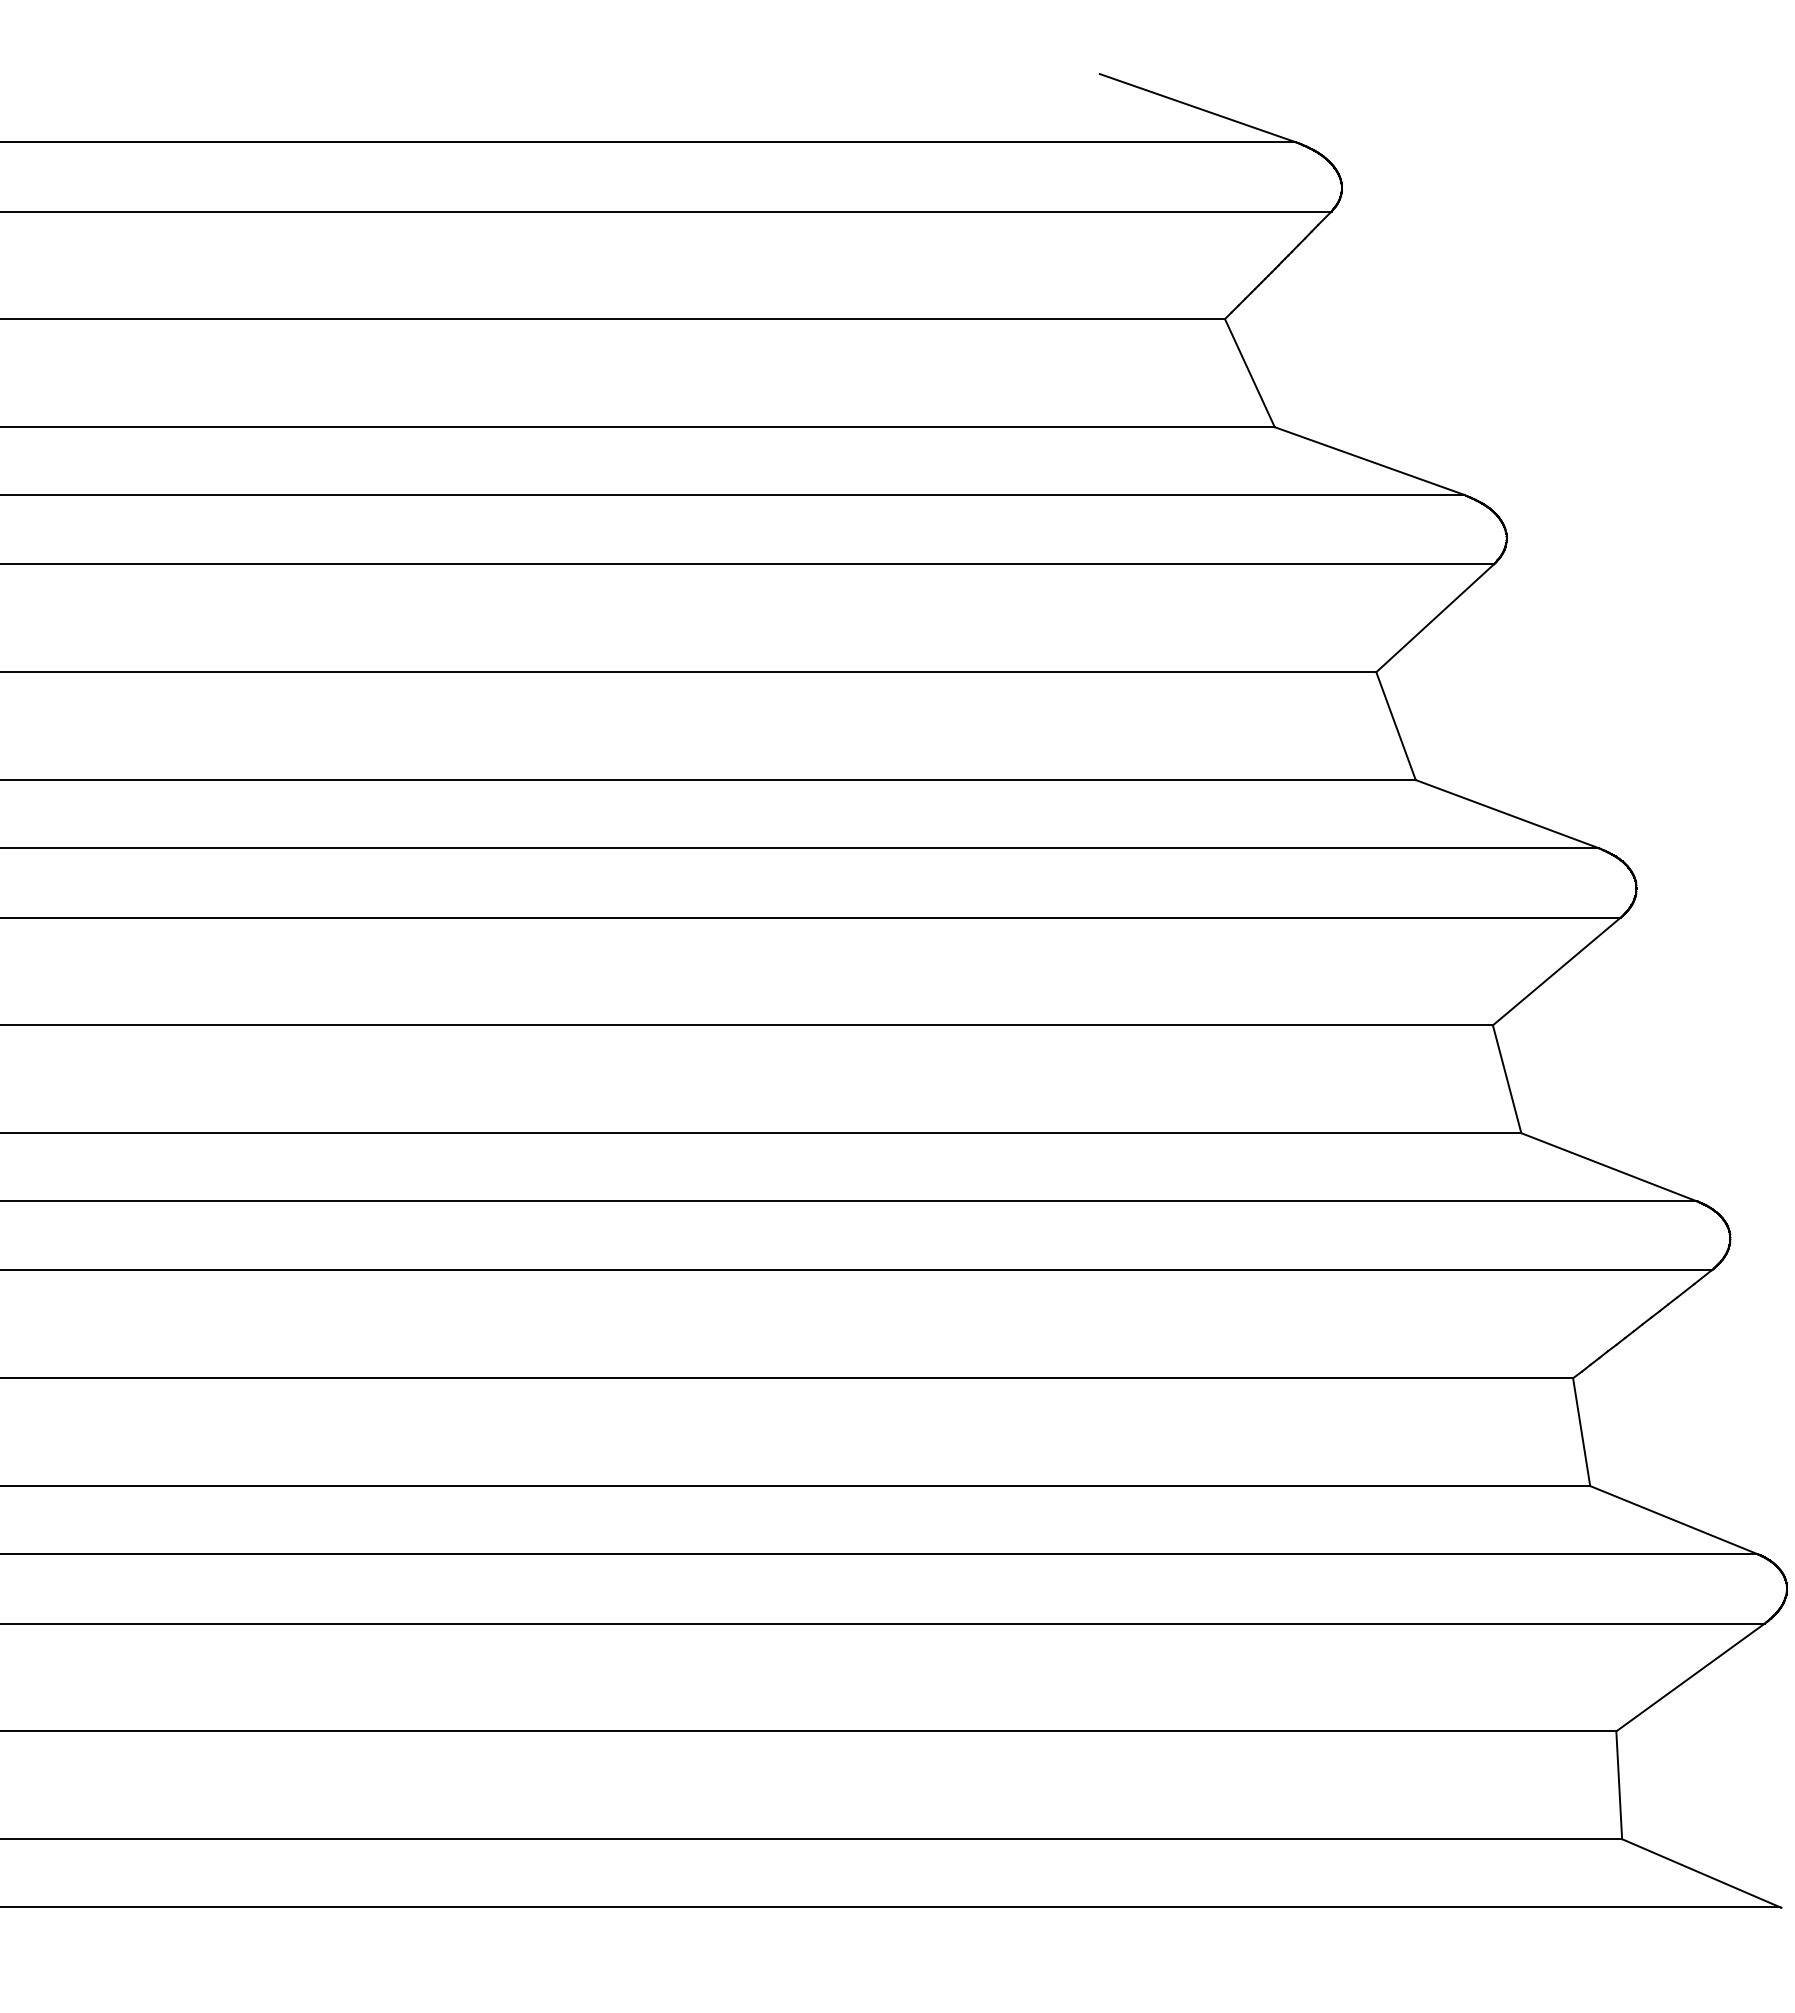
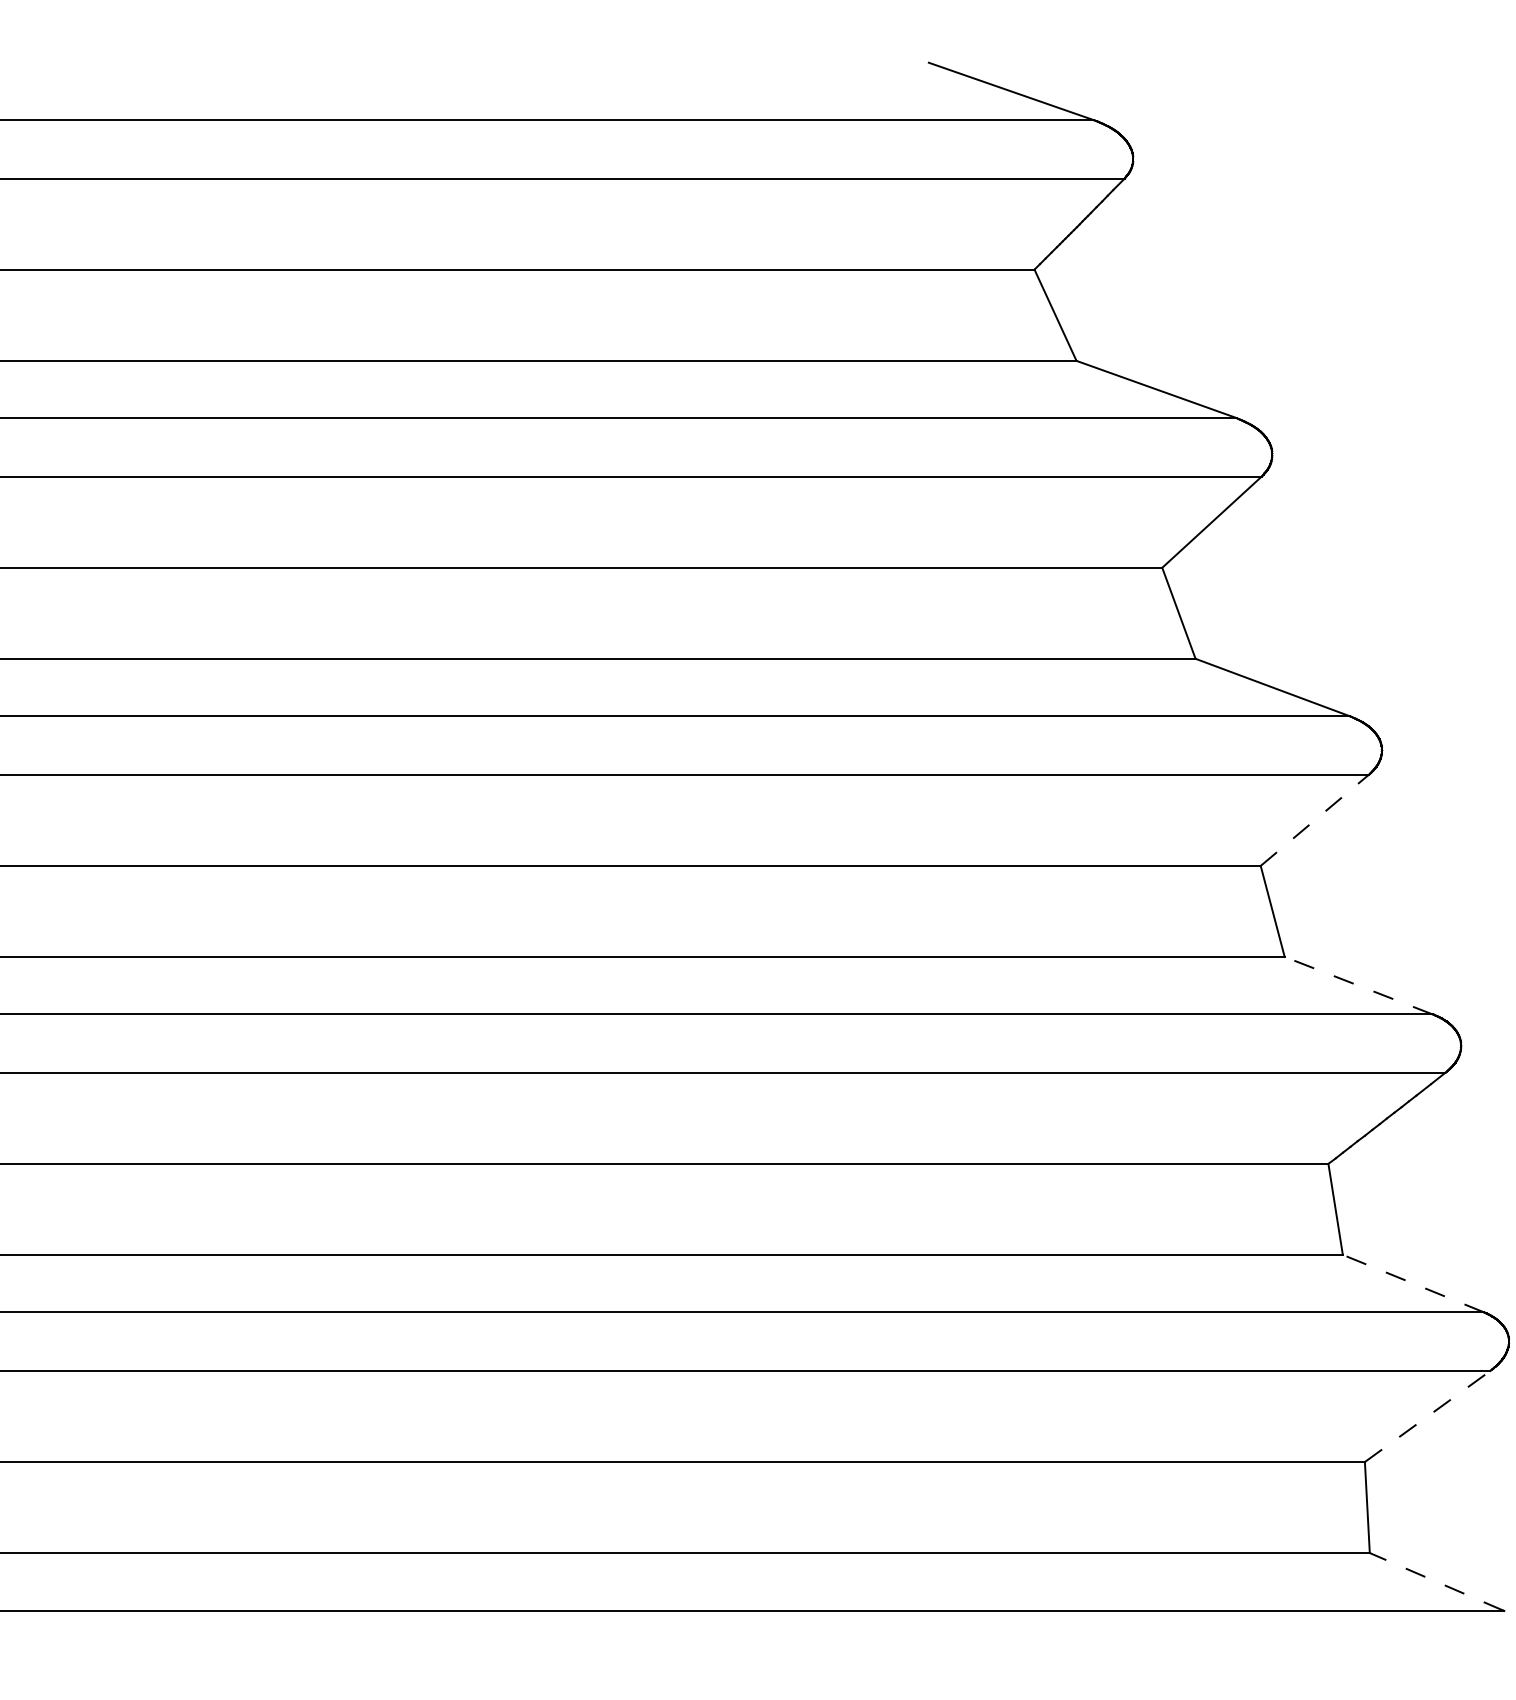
line: (1556, 971) -> (1314, 820), solid -> dashed
line: (1608, 1167) -> (1358, 985), solid -> dashed
line: (1673, 1519) -> (1413, 1283), solid -> dashed
line: (1690, 1677) -> (1427, 1416), solid -> dashed
line: (1700, 1873) -> (1435, 1582), solid -> dashed

